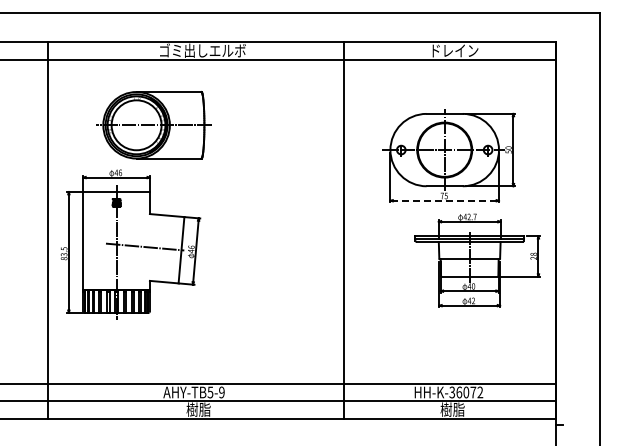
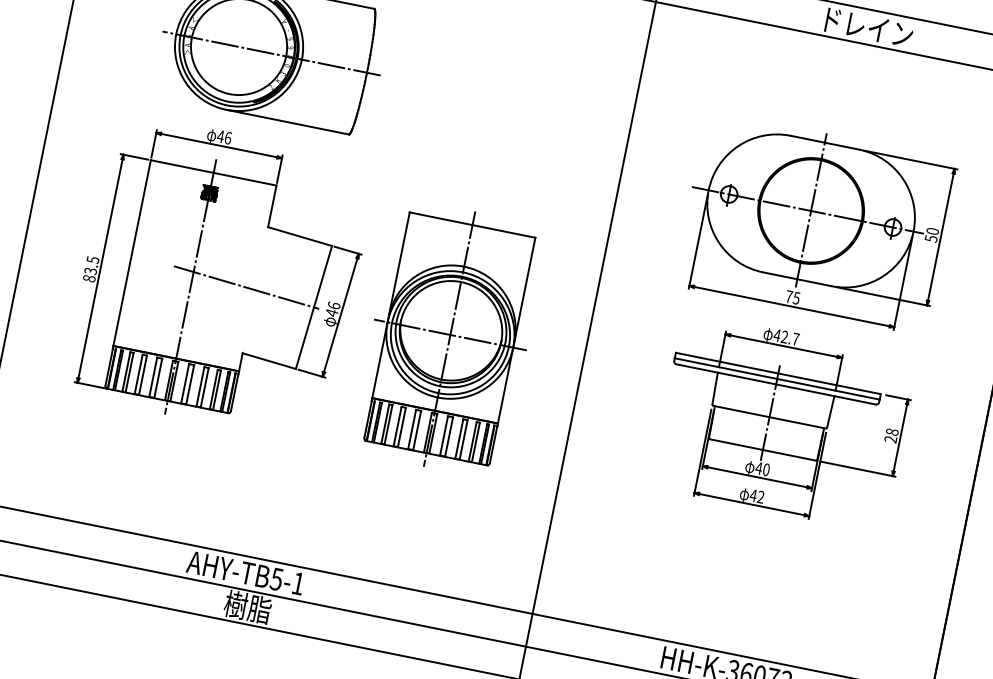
line: (444, 200) -> (791, 306), dashed -> solid
part: (130, 244) -> (219, 277), moved
part: (273, 252) -> (449, 339), added
part: (477, 260) -> (783, 422), moved
text: (221, 392) -> (297, 583), AHY-TB5-9 -> AHY-TB5-1

